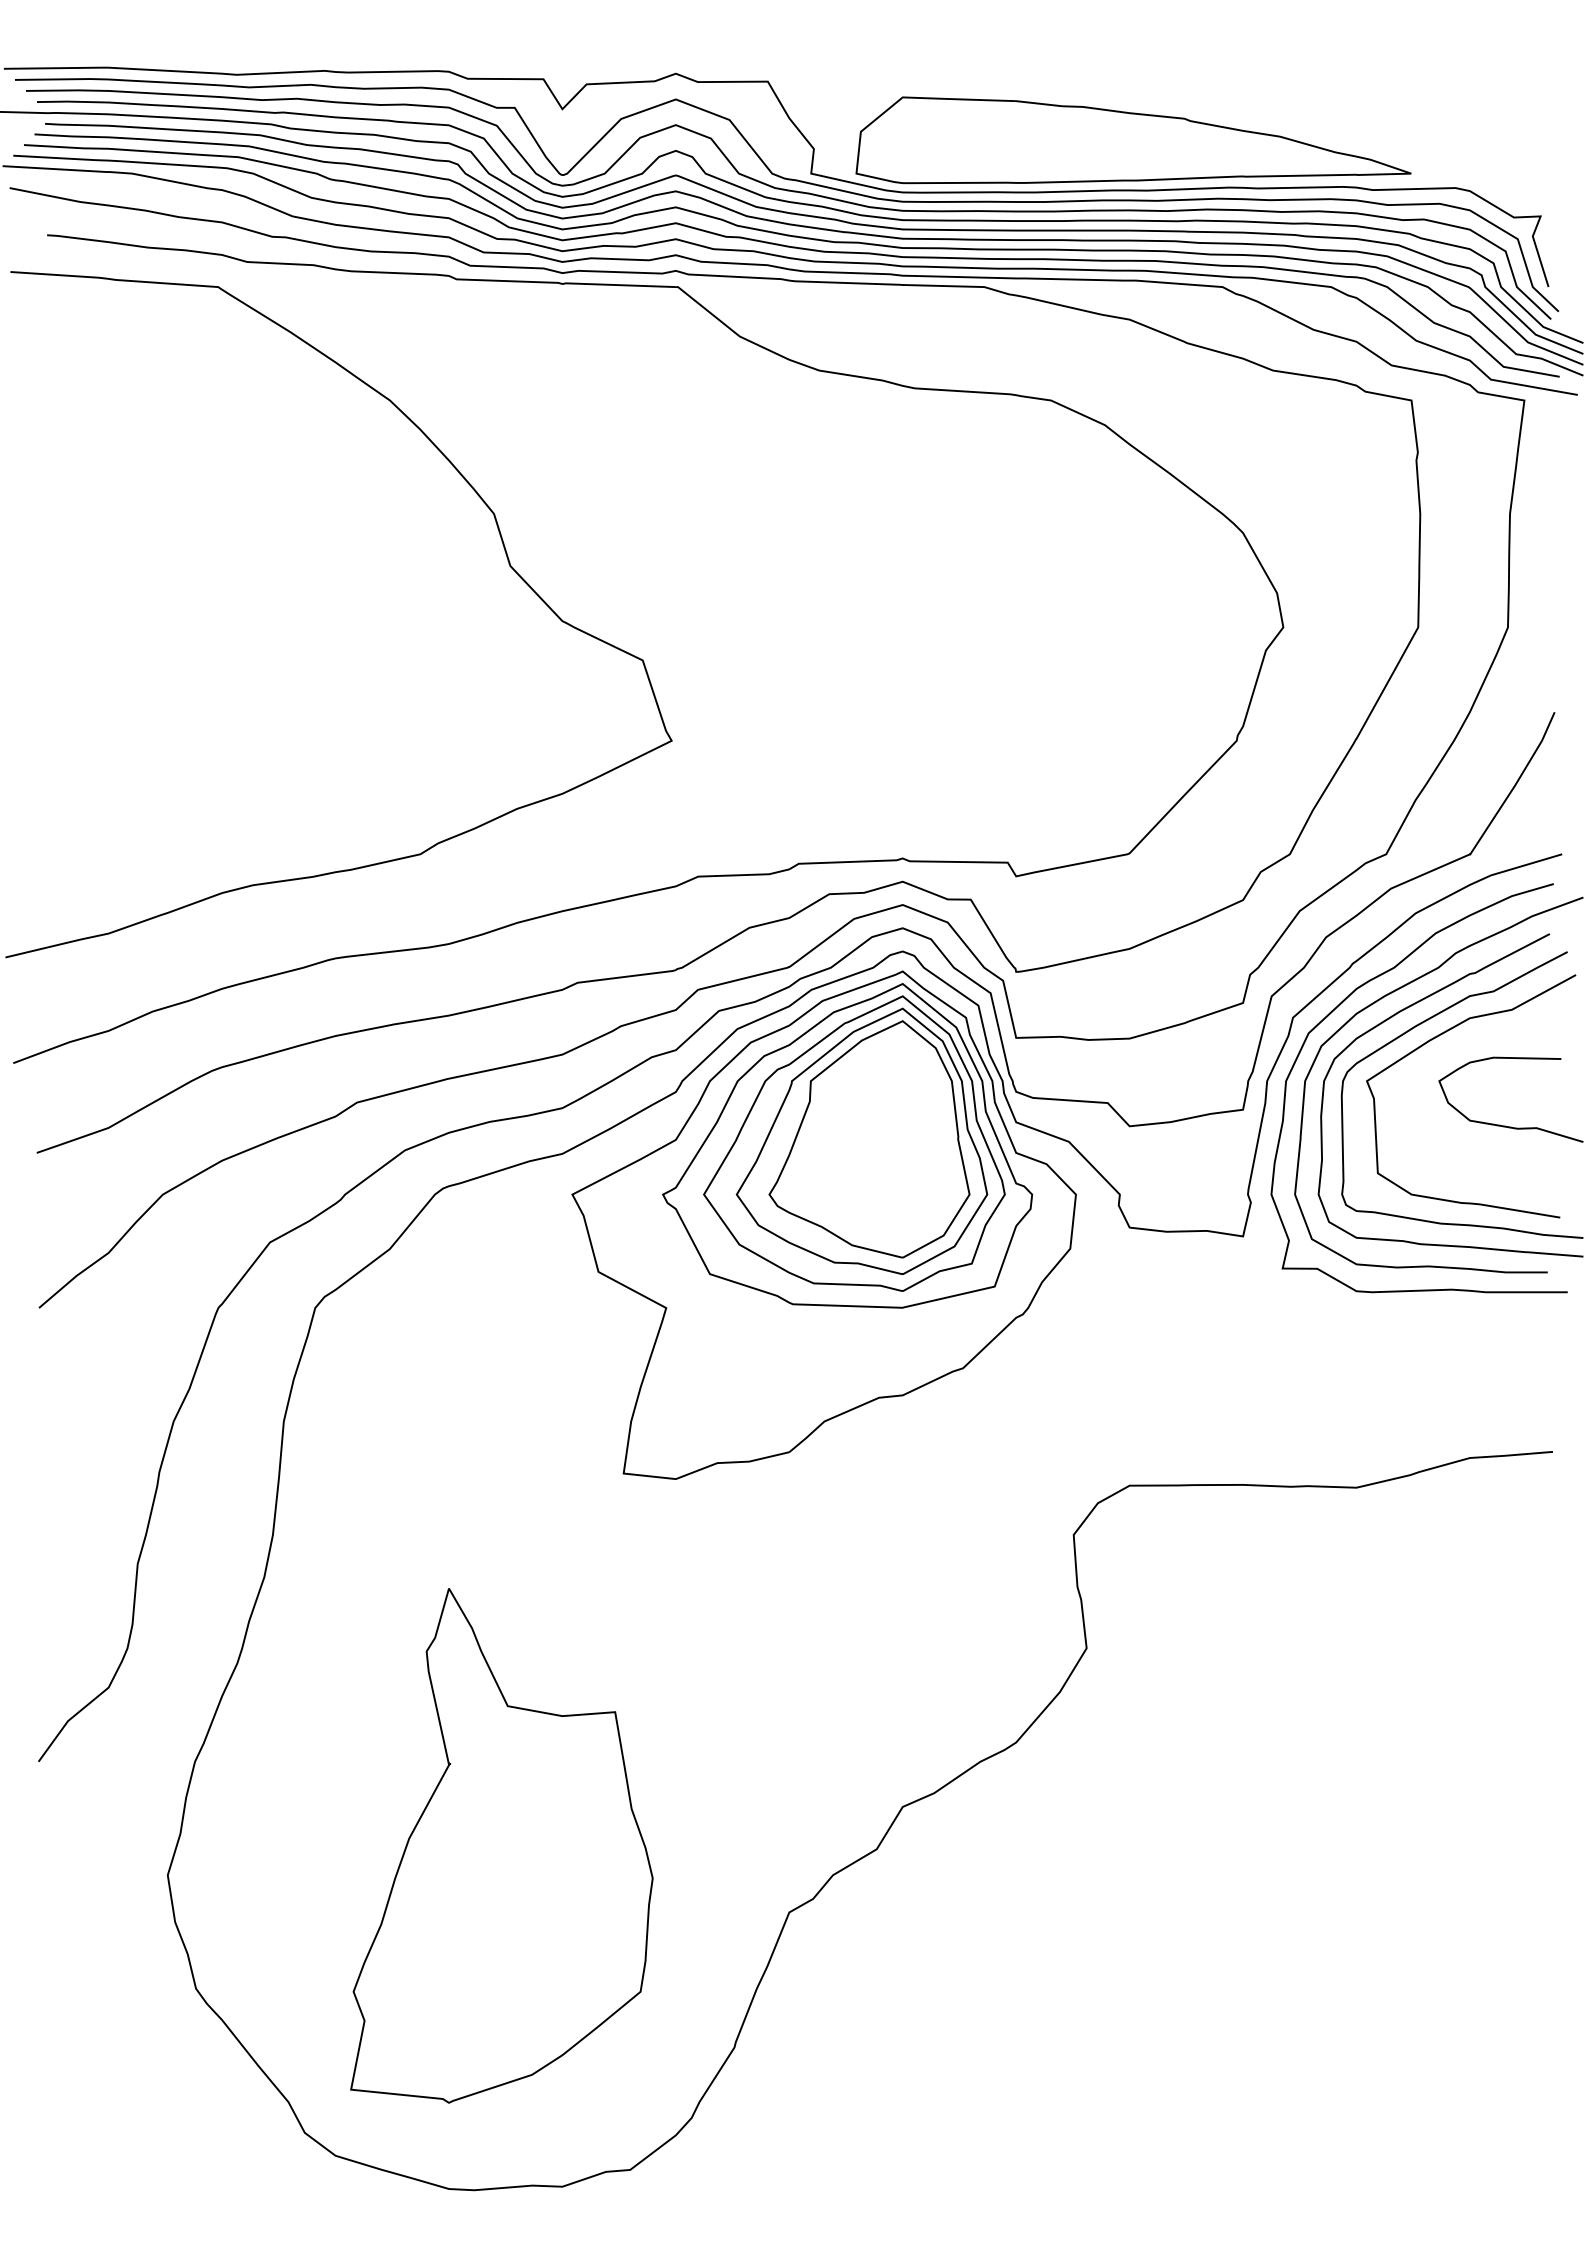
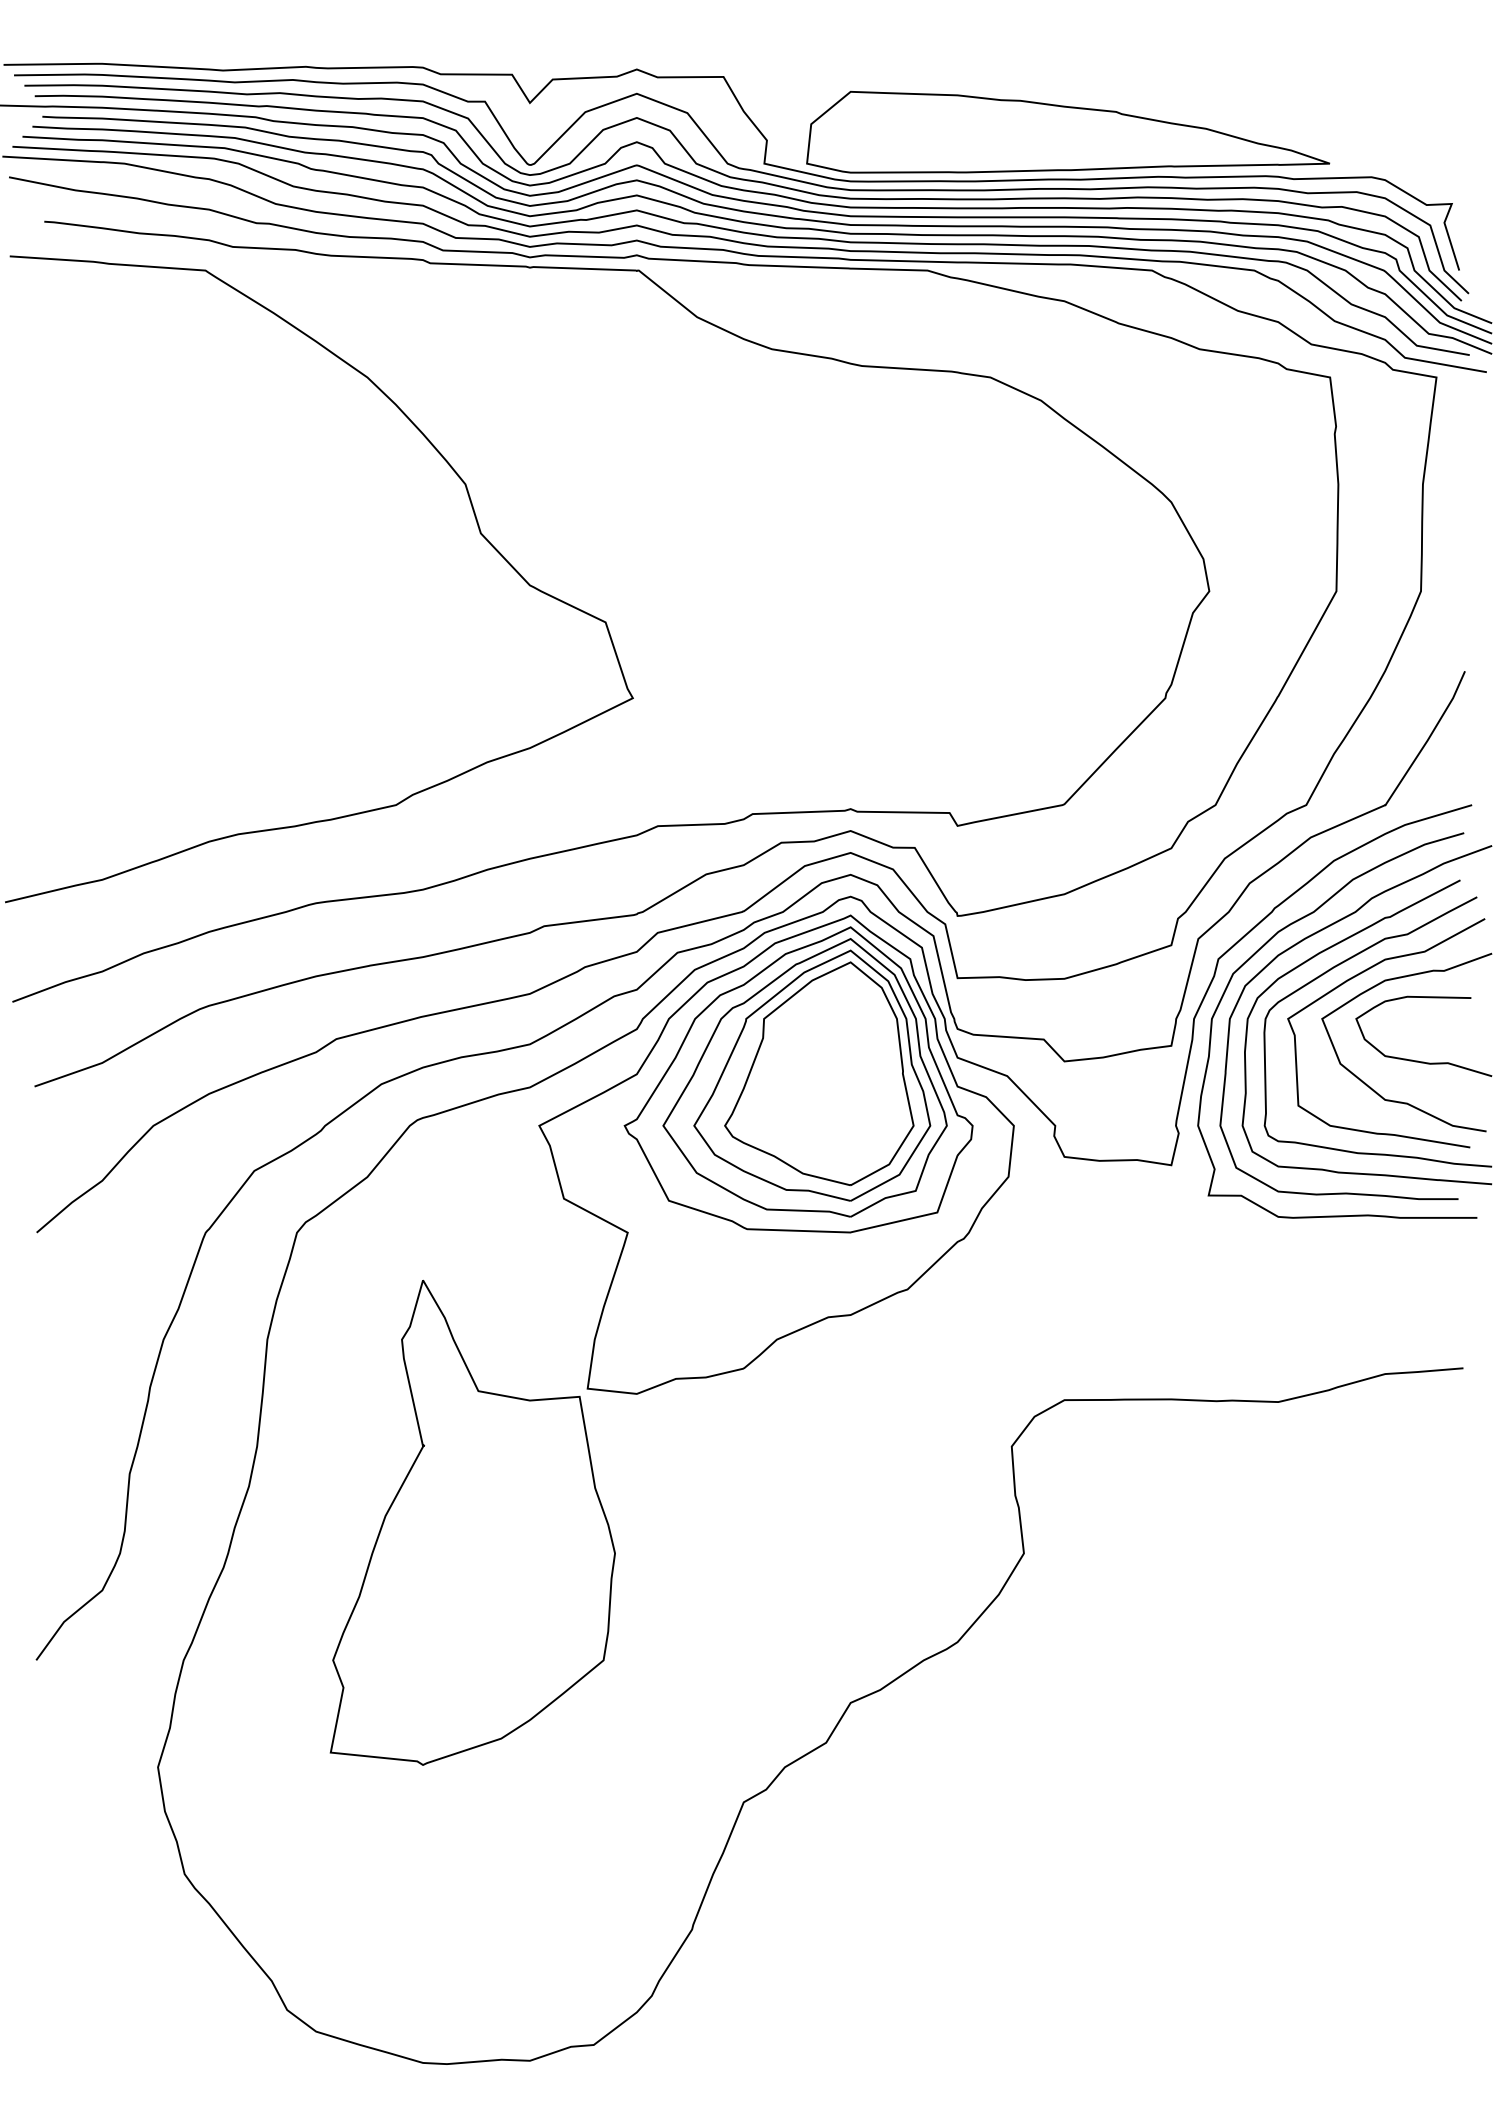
curve: (1452, 1151) -> (1368, 1085), added
part: (501, 1845) -> (472, 1522), moved

